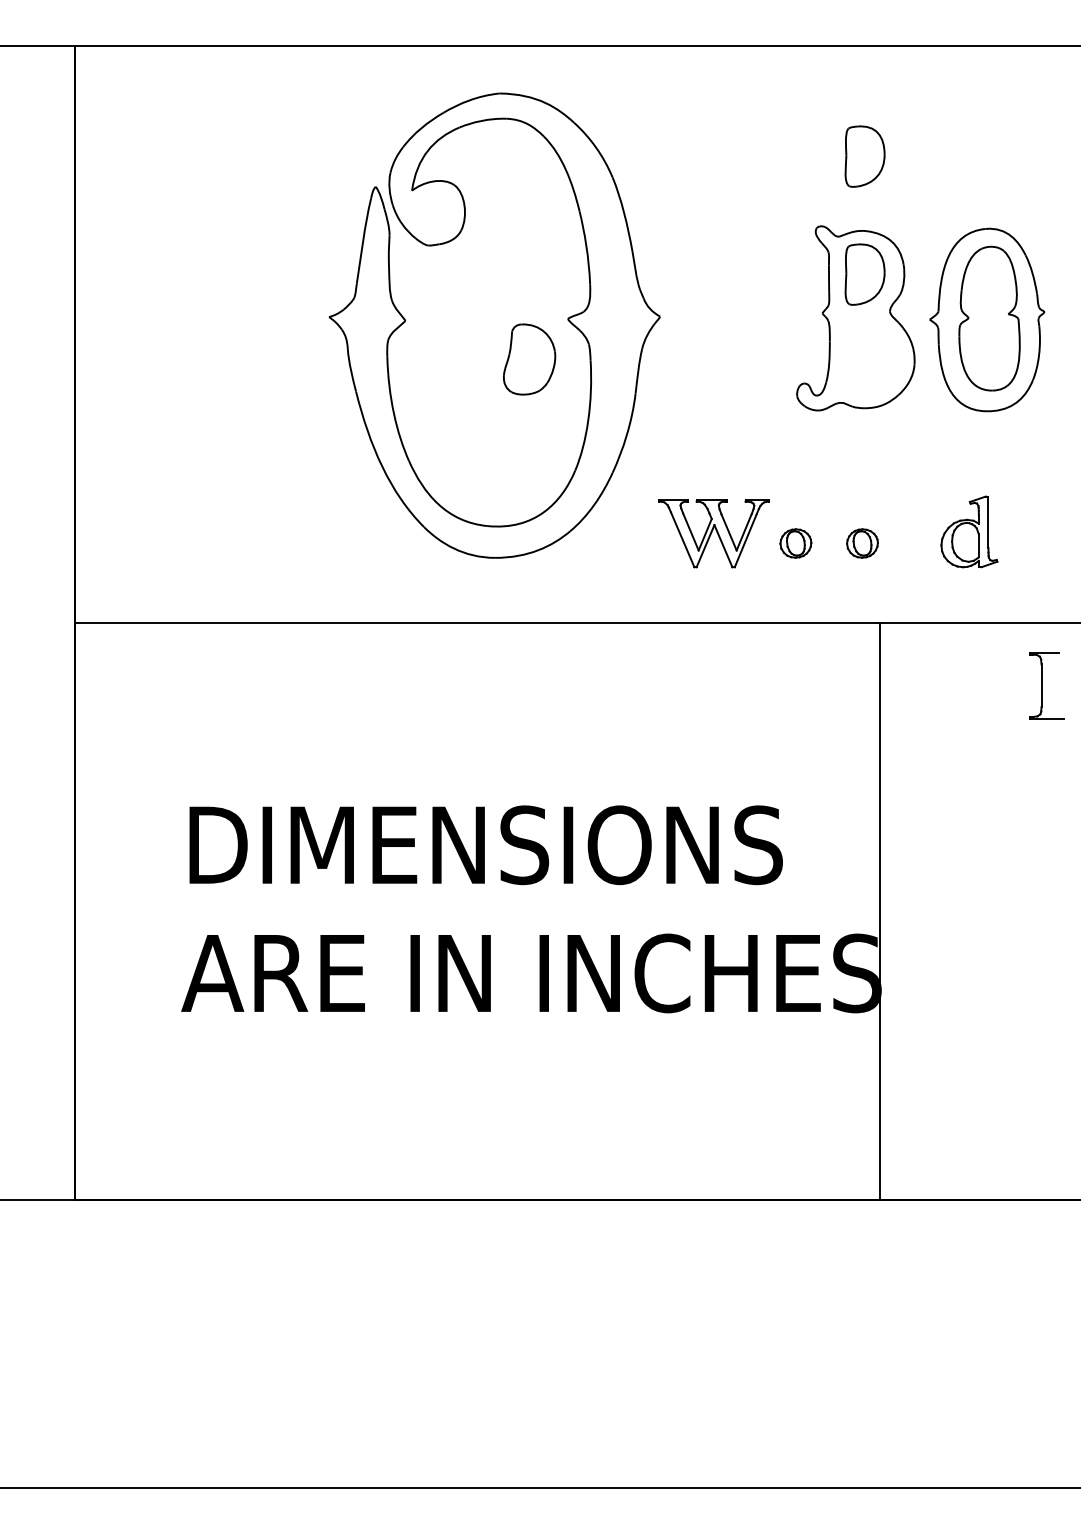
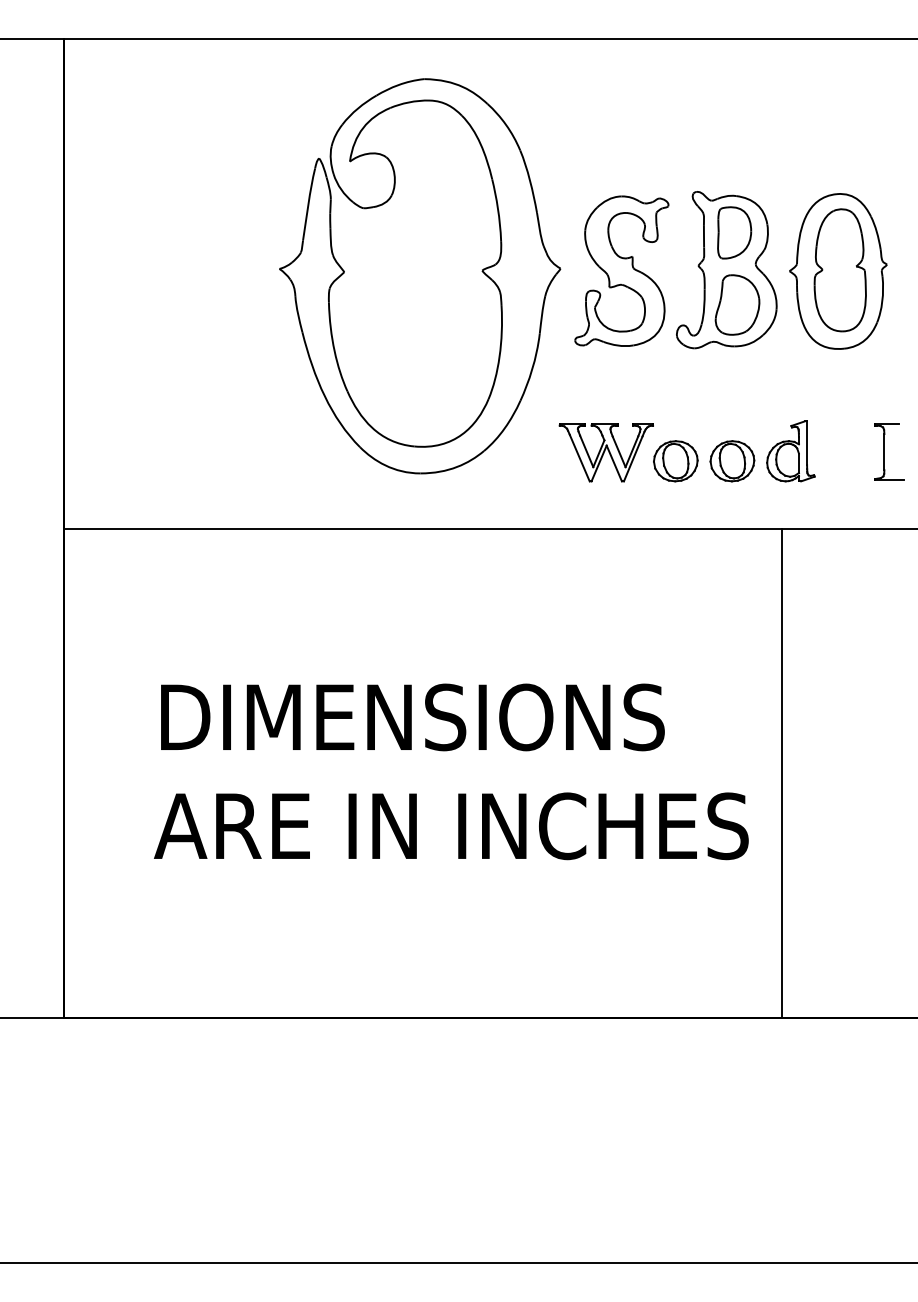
part: (864, 156) -> (734, 132), removed
part: (732, 319) -> (622, 271), added
part: (529, 359) -> (737, 304), moved
part: (969, 531) -> (790, 451), moved
part: (795, 543) -> (675, 461), size x1.67
part: (862, 543) -> (732, 461), size x1.67
part: (1046, 685) -> (888, 451), moved
line: (879, 910) -> (781, 772), moved

